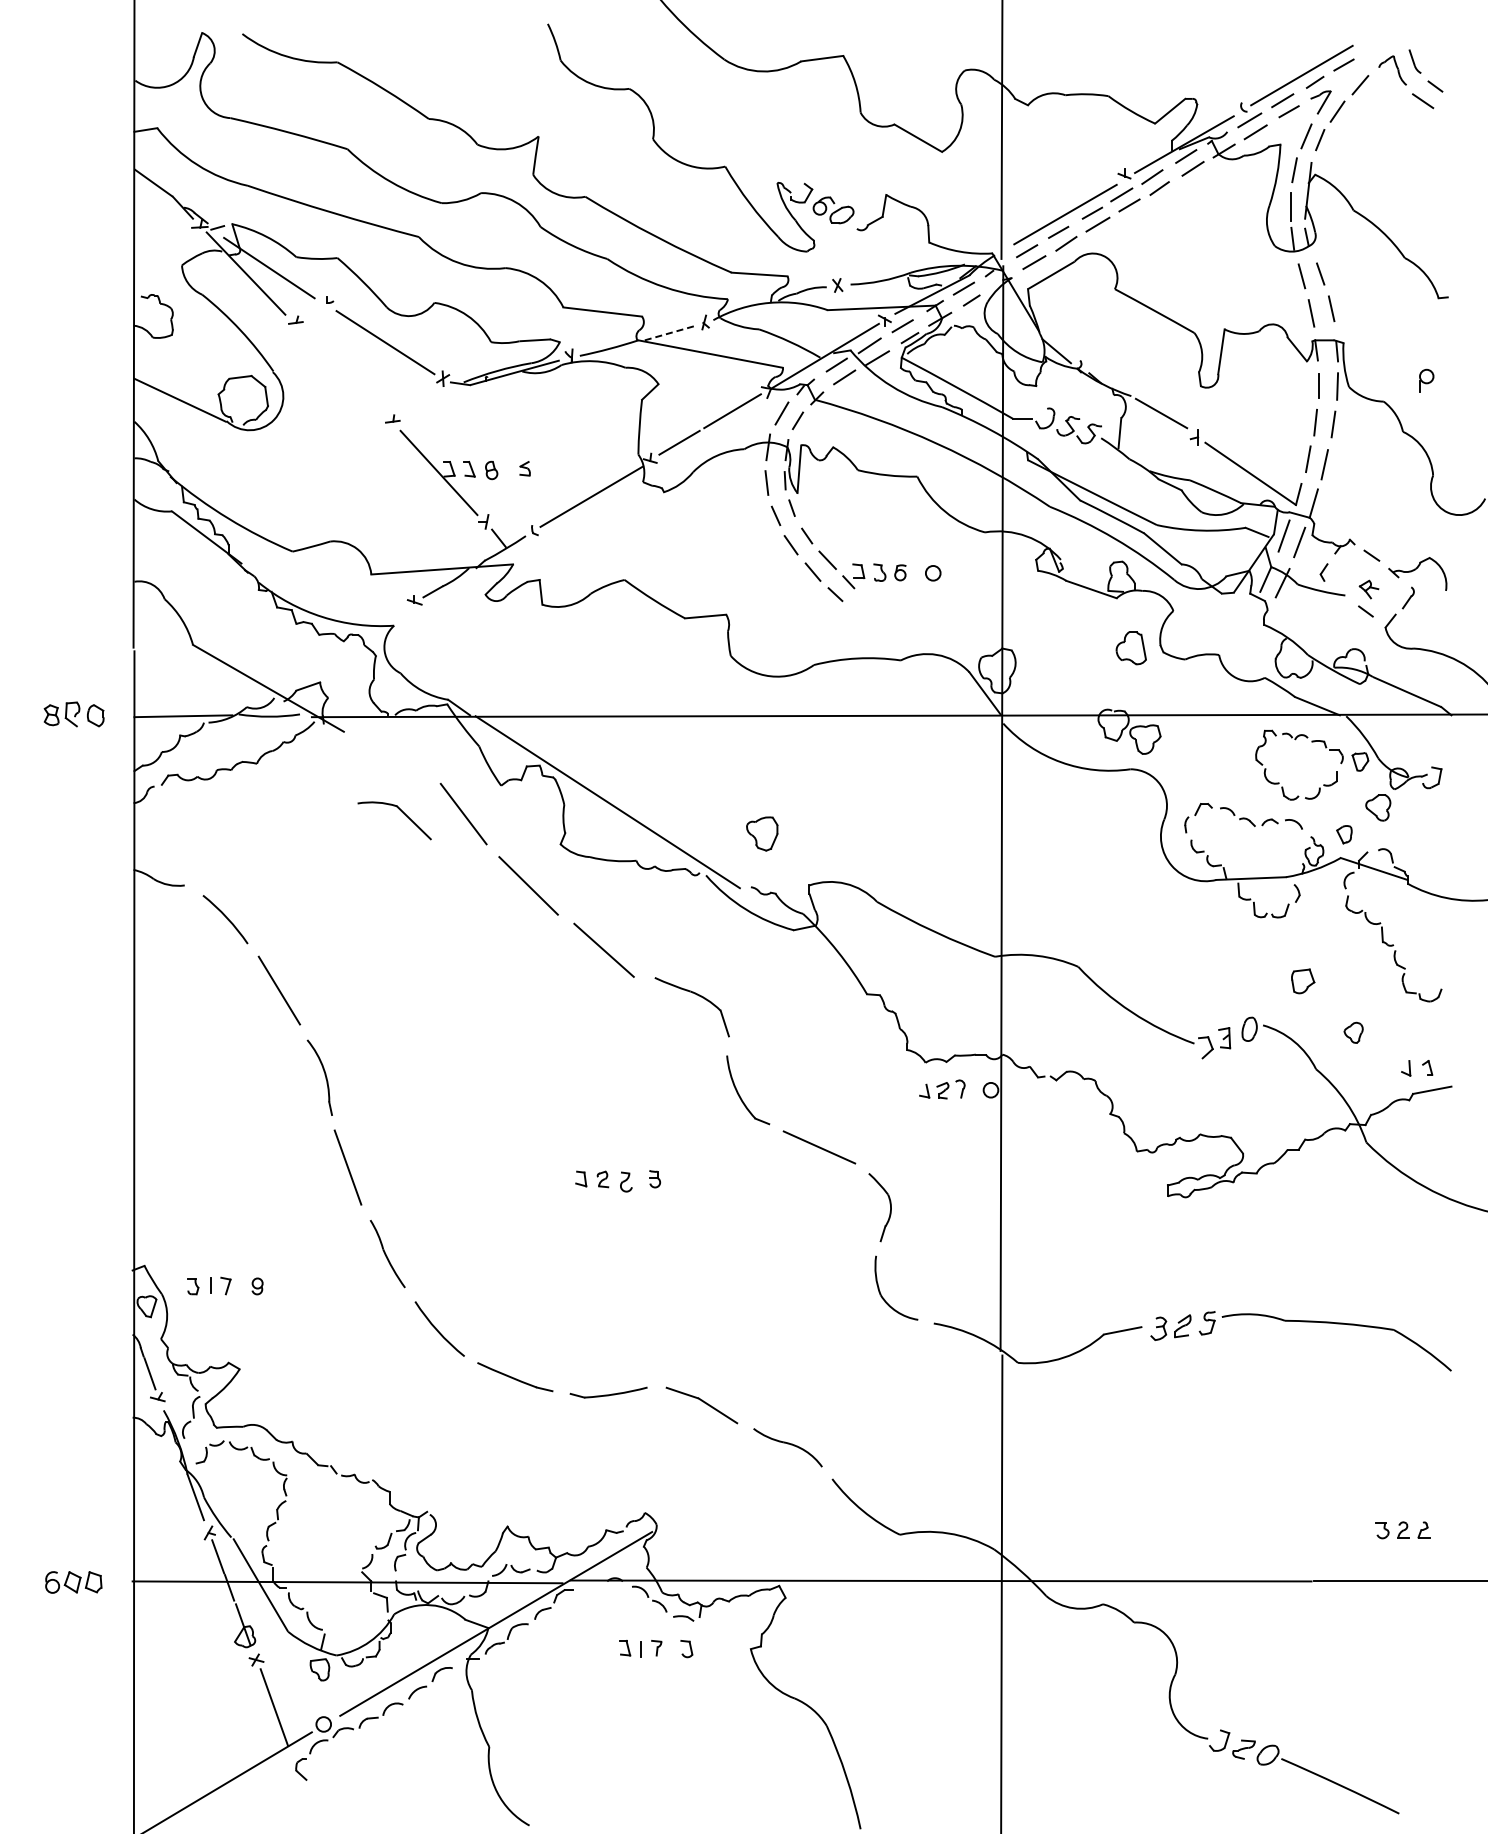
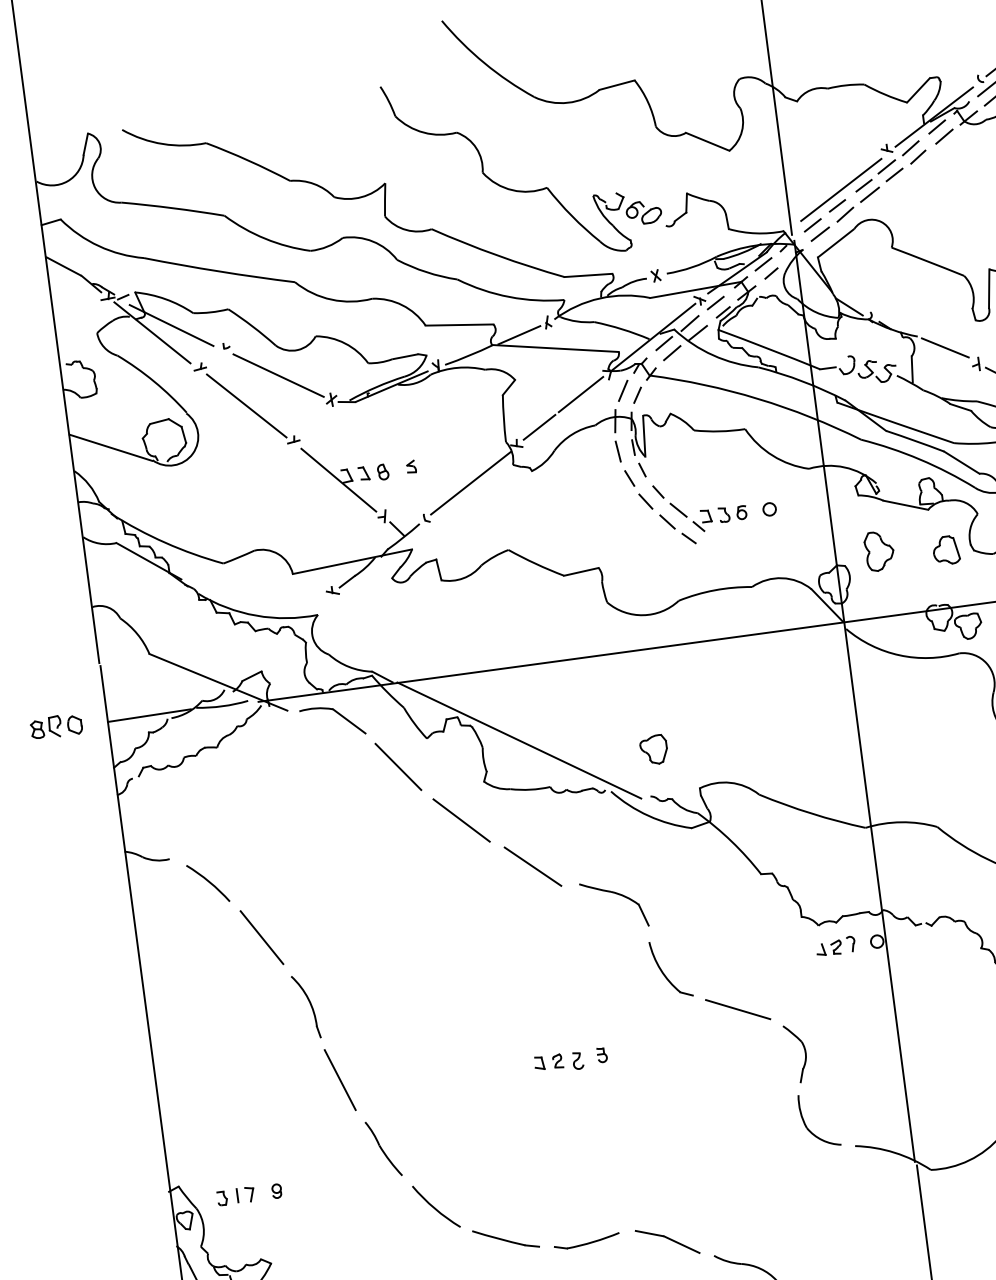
line: (670, 333) -> (519, 335), dashed -> solid
line: (343, 372) -> (246, 405), added
part: (1054, 638) -> (879, 550), added
part: (401, 812) -> (337, 714), moved

